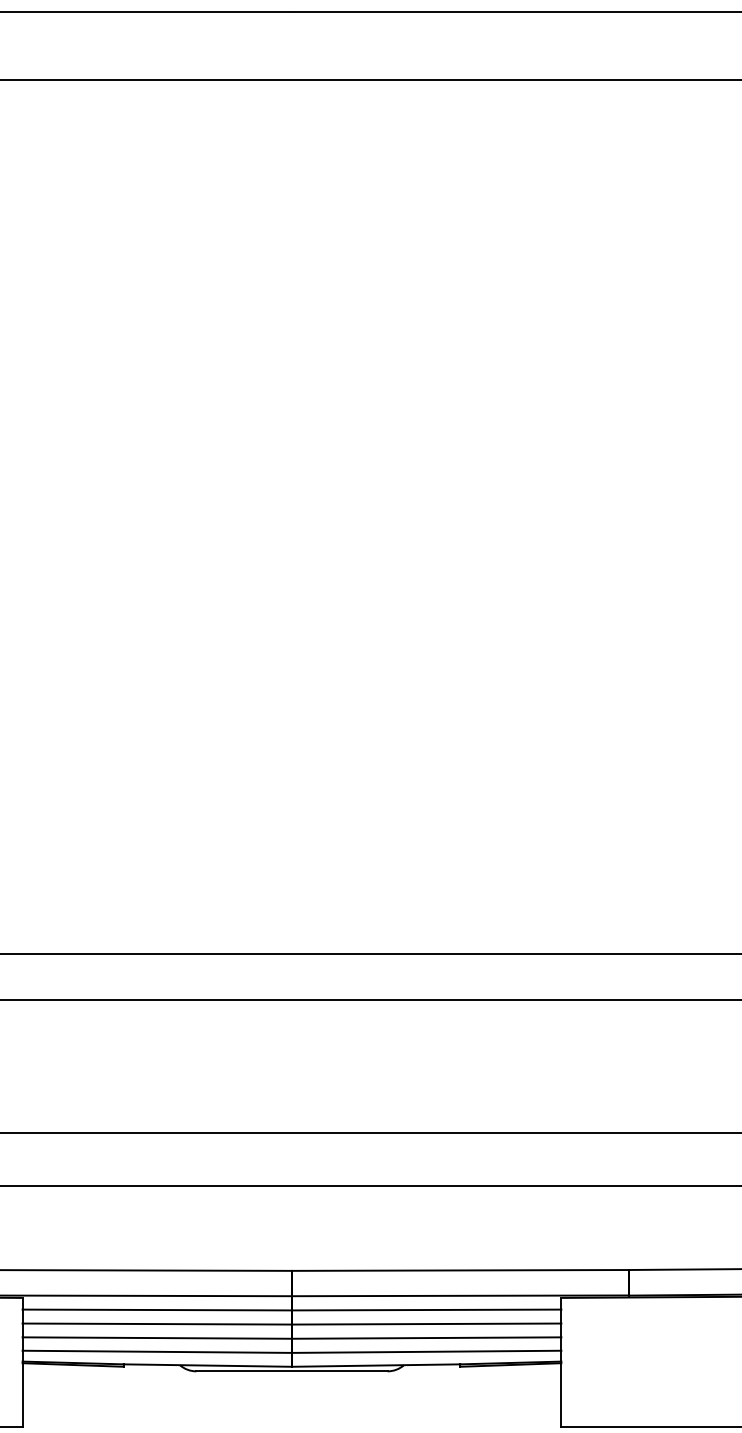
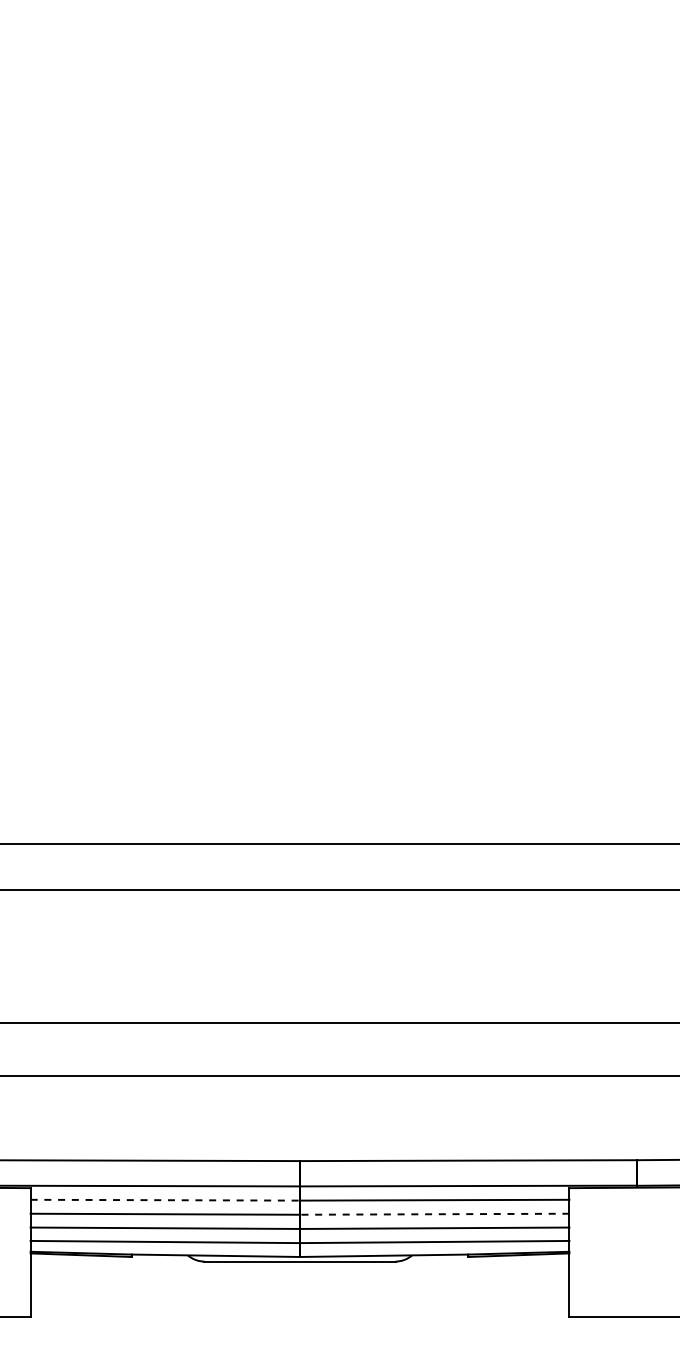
line: (157, 1310) -> (165, 1200), solid -> dashed
line: (426, 1324) -> (434, 1214), solid -> dashed

